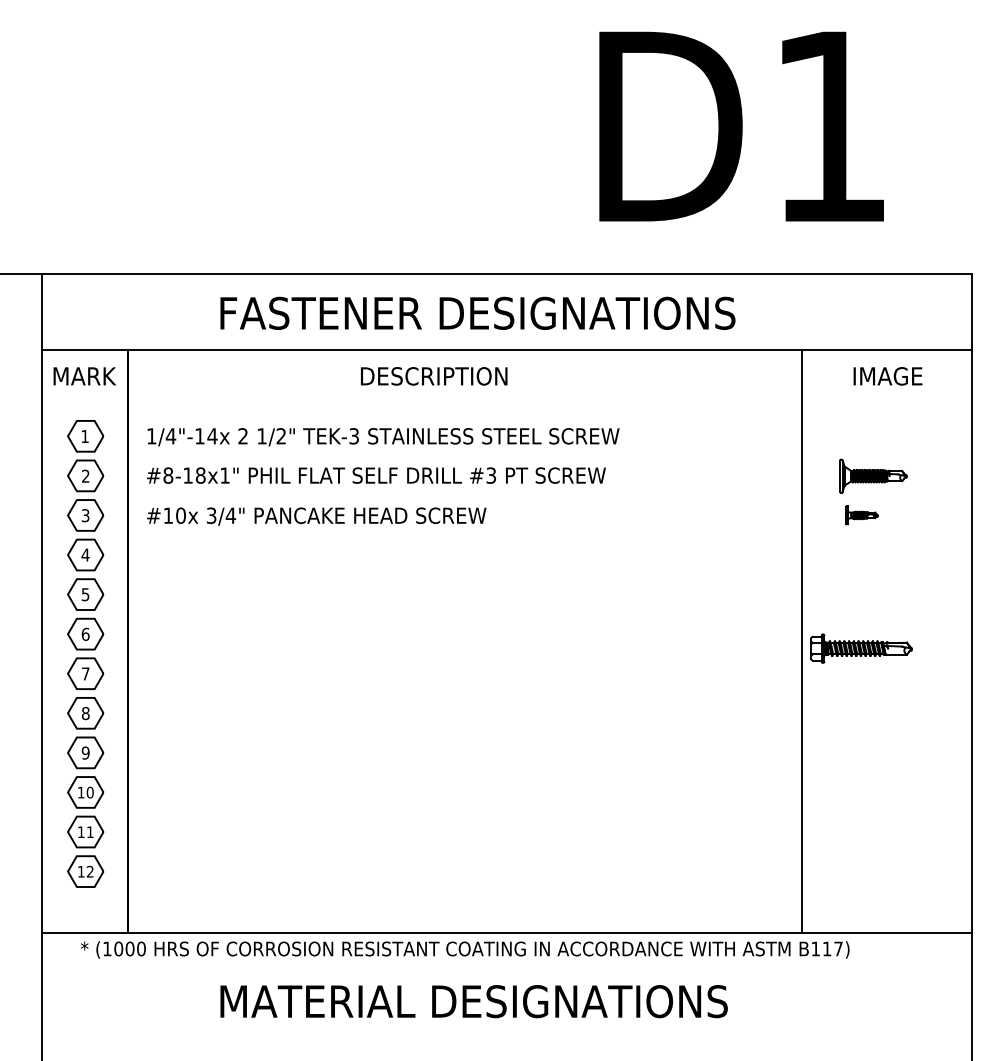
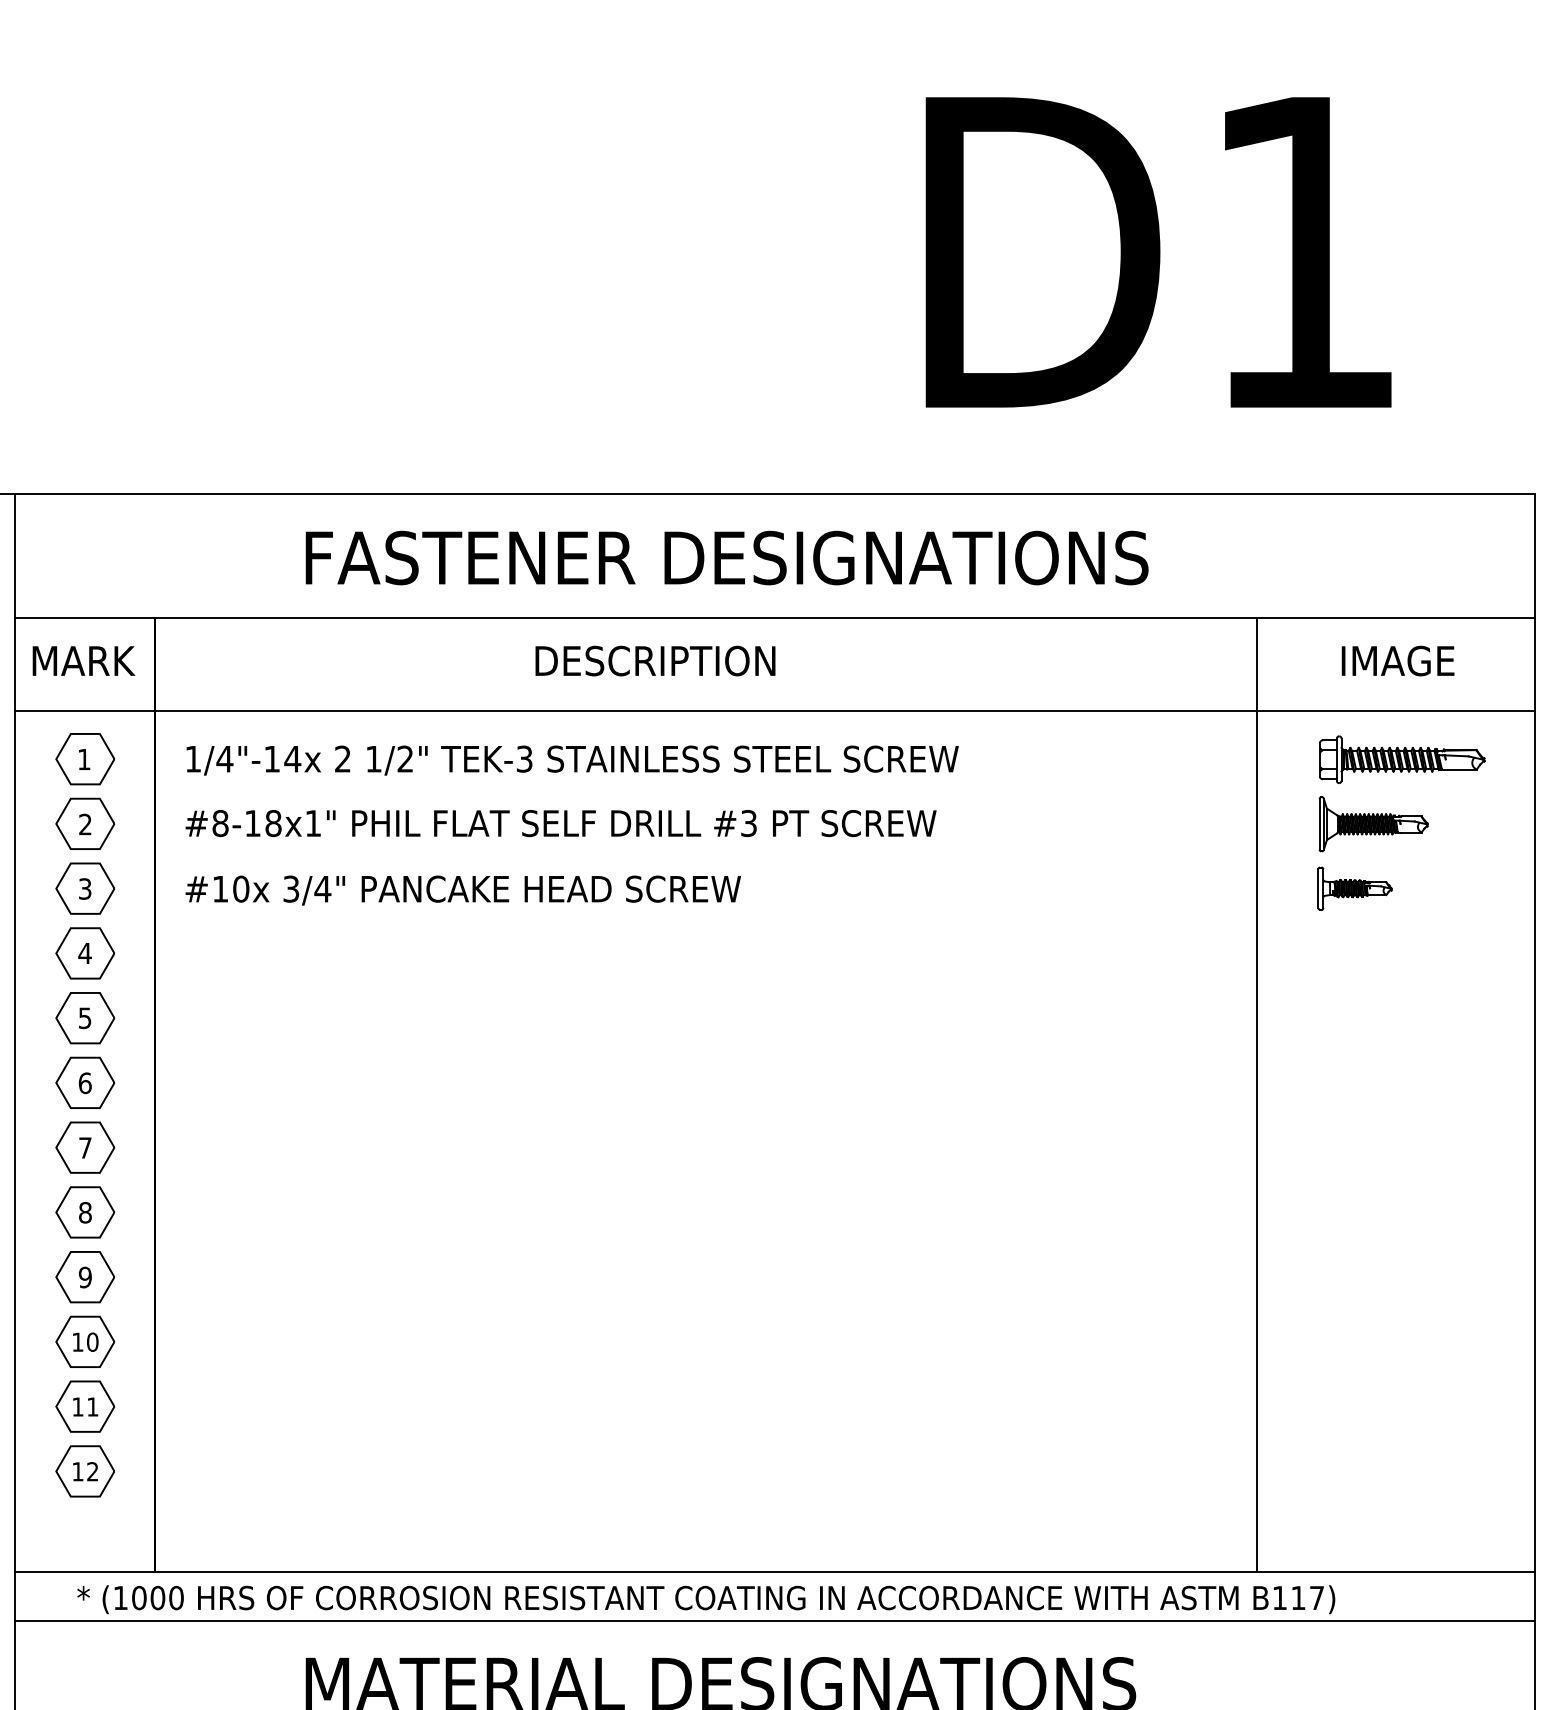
line: (506, 406) -> (773, 710), added
part: (861, 515) -> (1354, 888), size x1.43
part: (861, 648) -> (1402, 759), moved
line: (506, 962) -> (773, 1620), added

